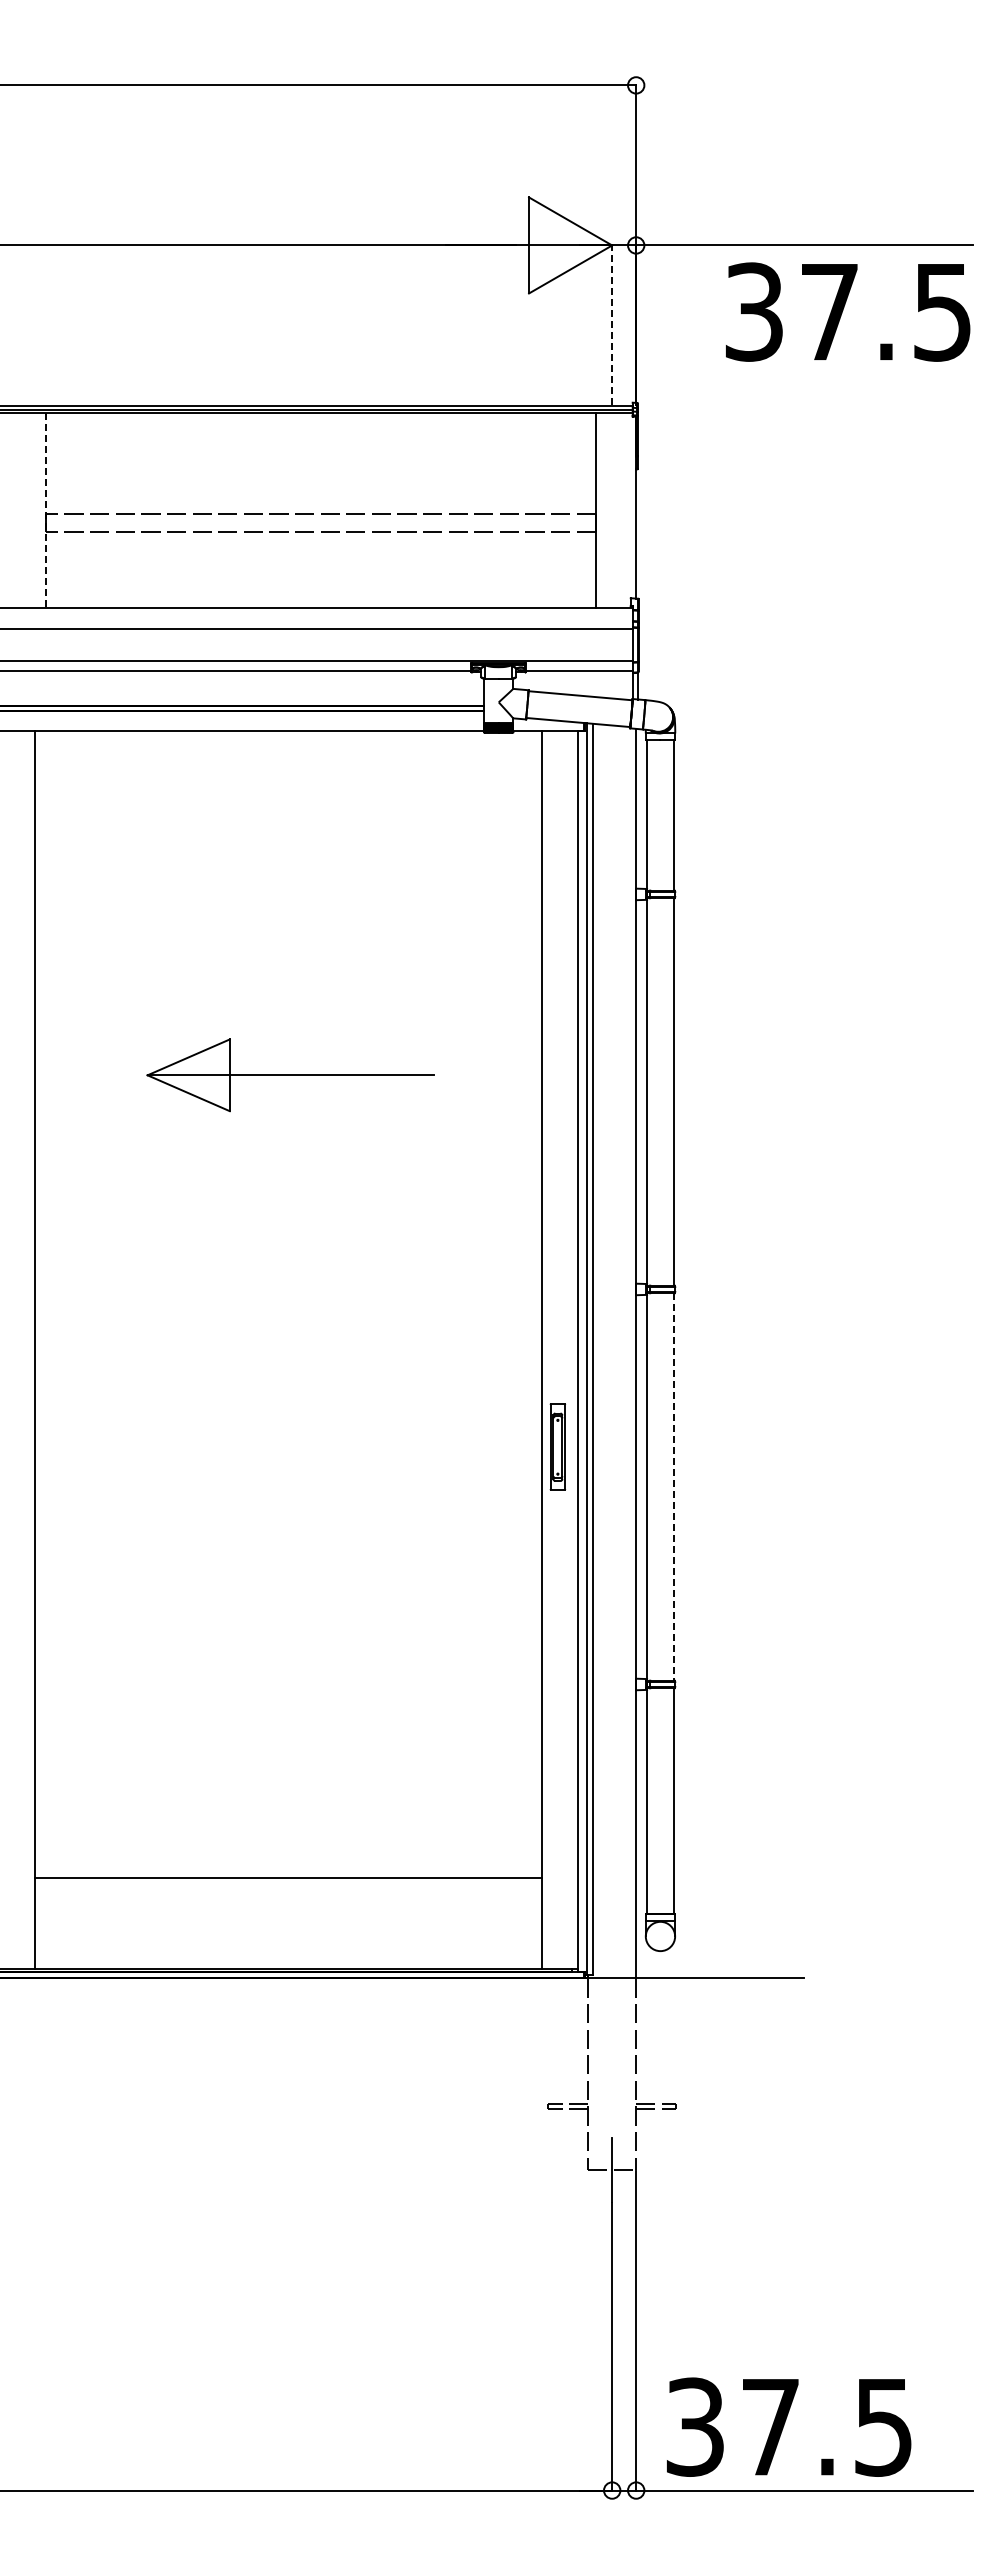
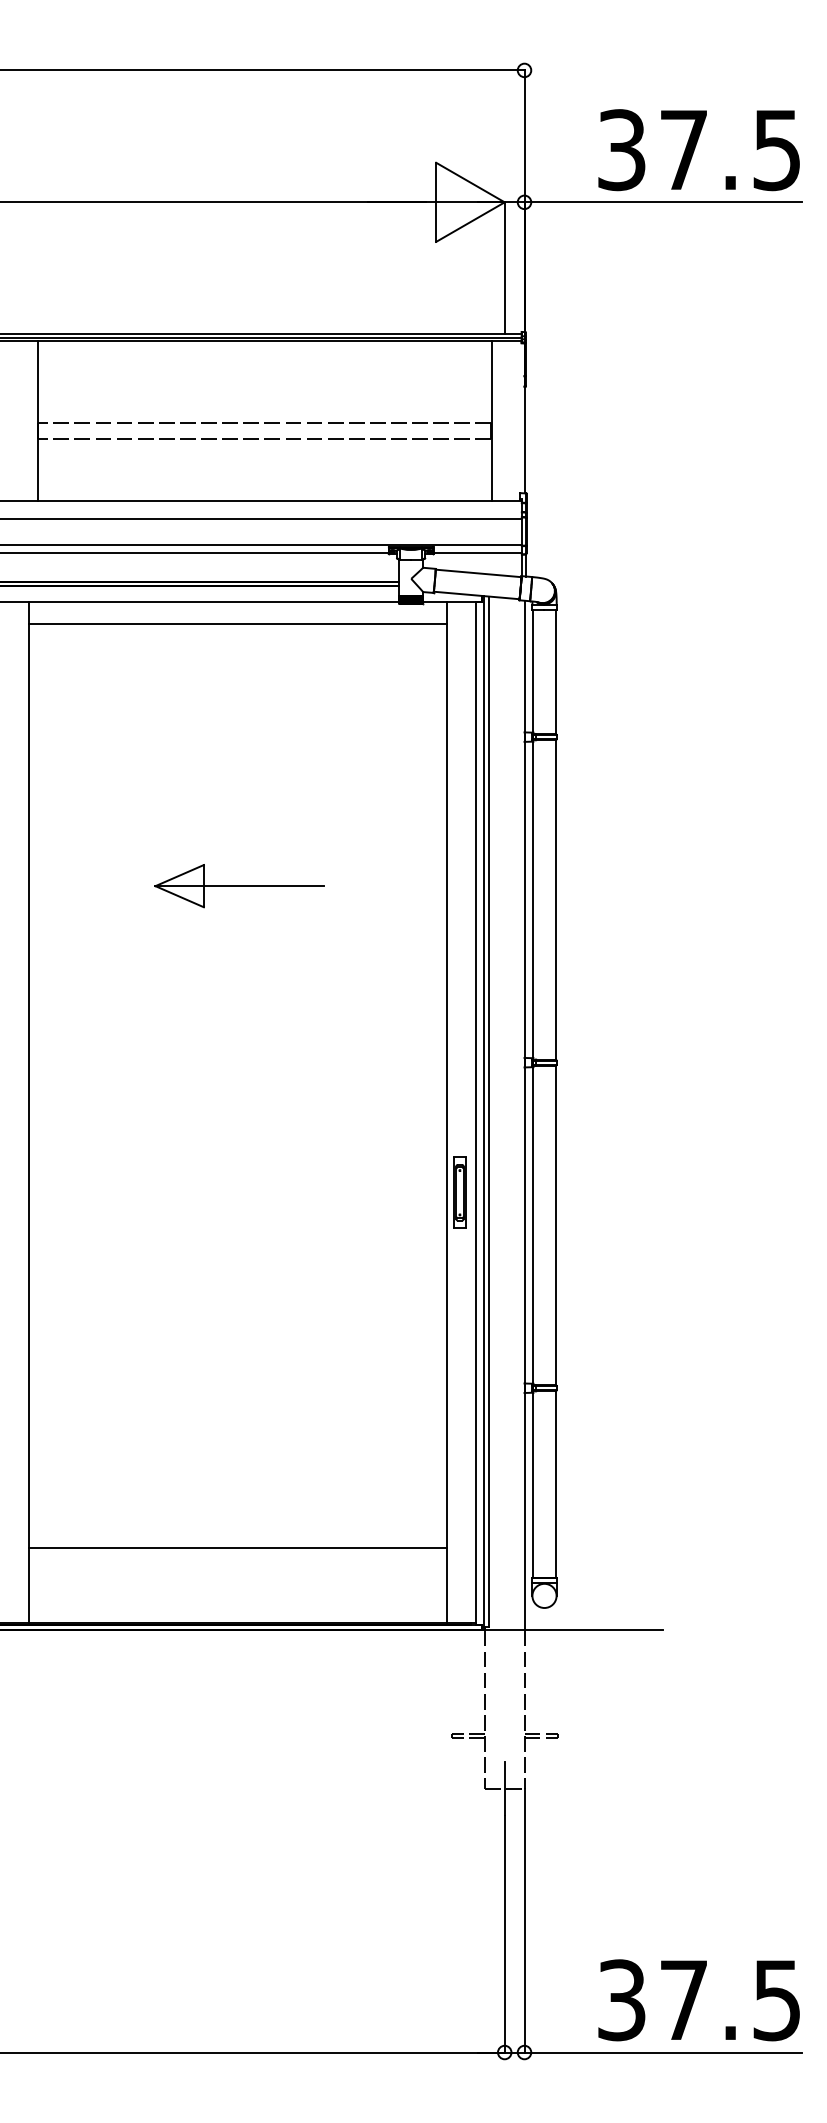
text: (848, 311) -> (699, 149), moved
line: (612, 324) -> (504, 267), dashed -> solid
line: (45, 511) -> (37, 421), dashed -> solid
line: (288, 757) -> (237, 624), added
part: (290, 1074) -> (239, 885), size x0.71
line: (673, 1486) -> (555, 1225), dashed -> solid
text: (789, 2426) -> (699, 1999), moved

